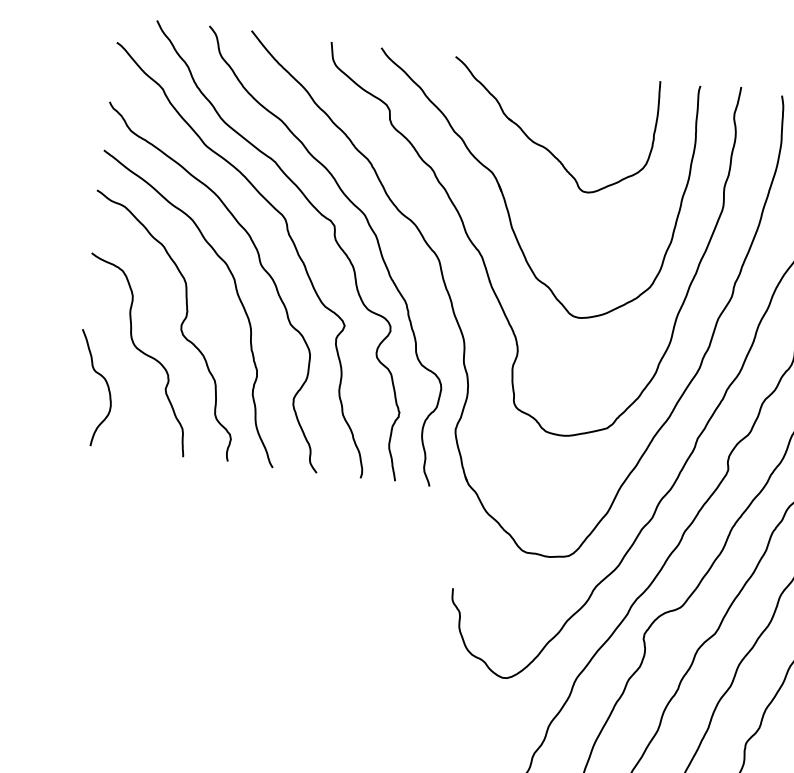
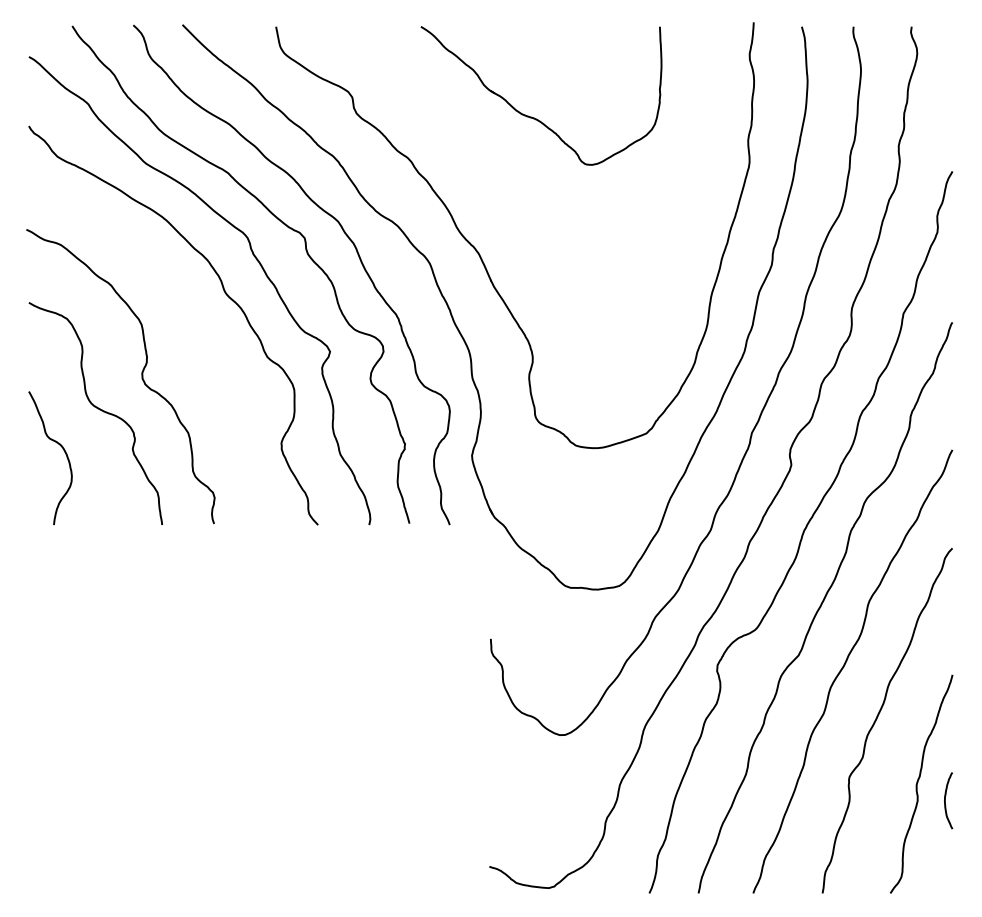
part: (504, 197) -> (496, 181), removed
curve: (236, 291) -> (200, 327), removed

